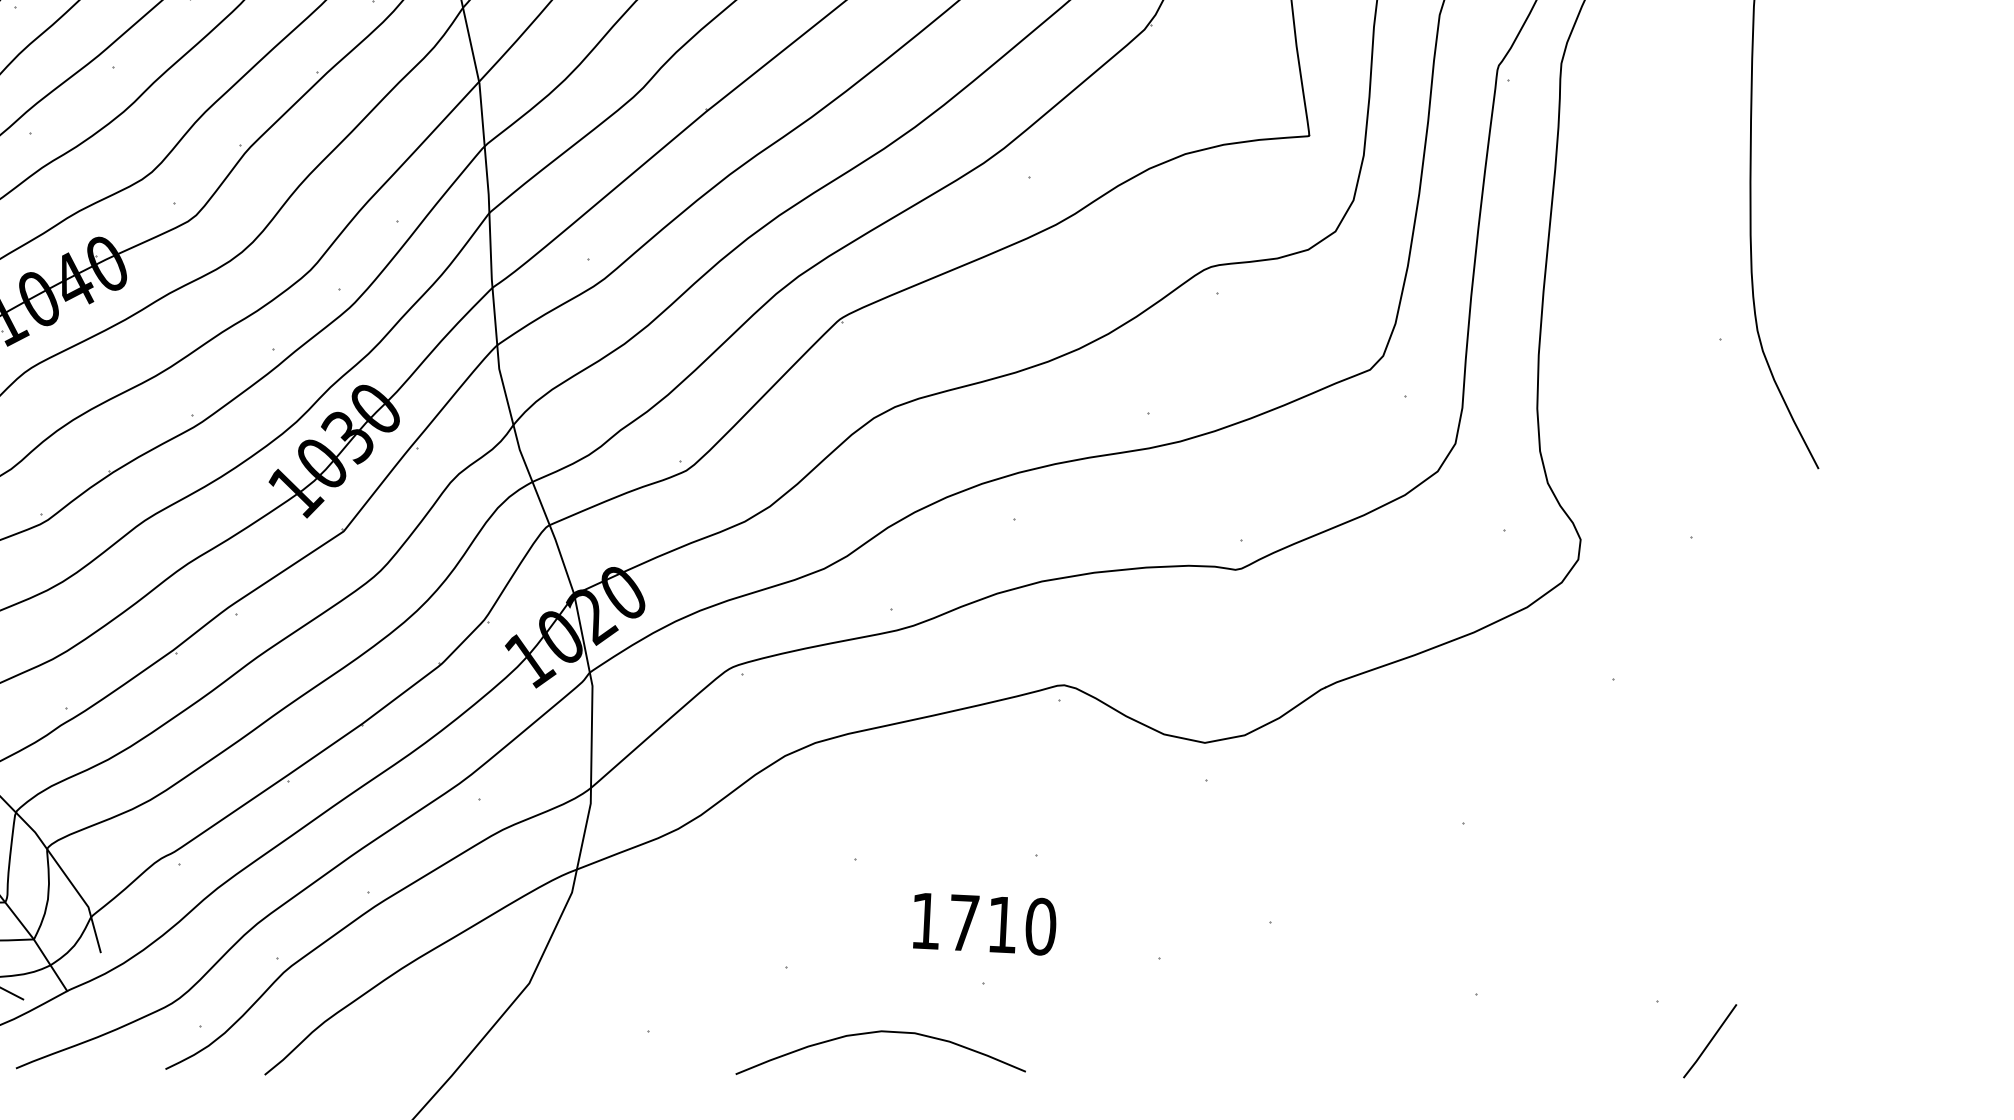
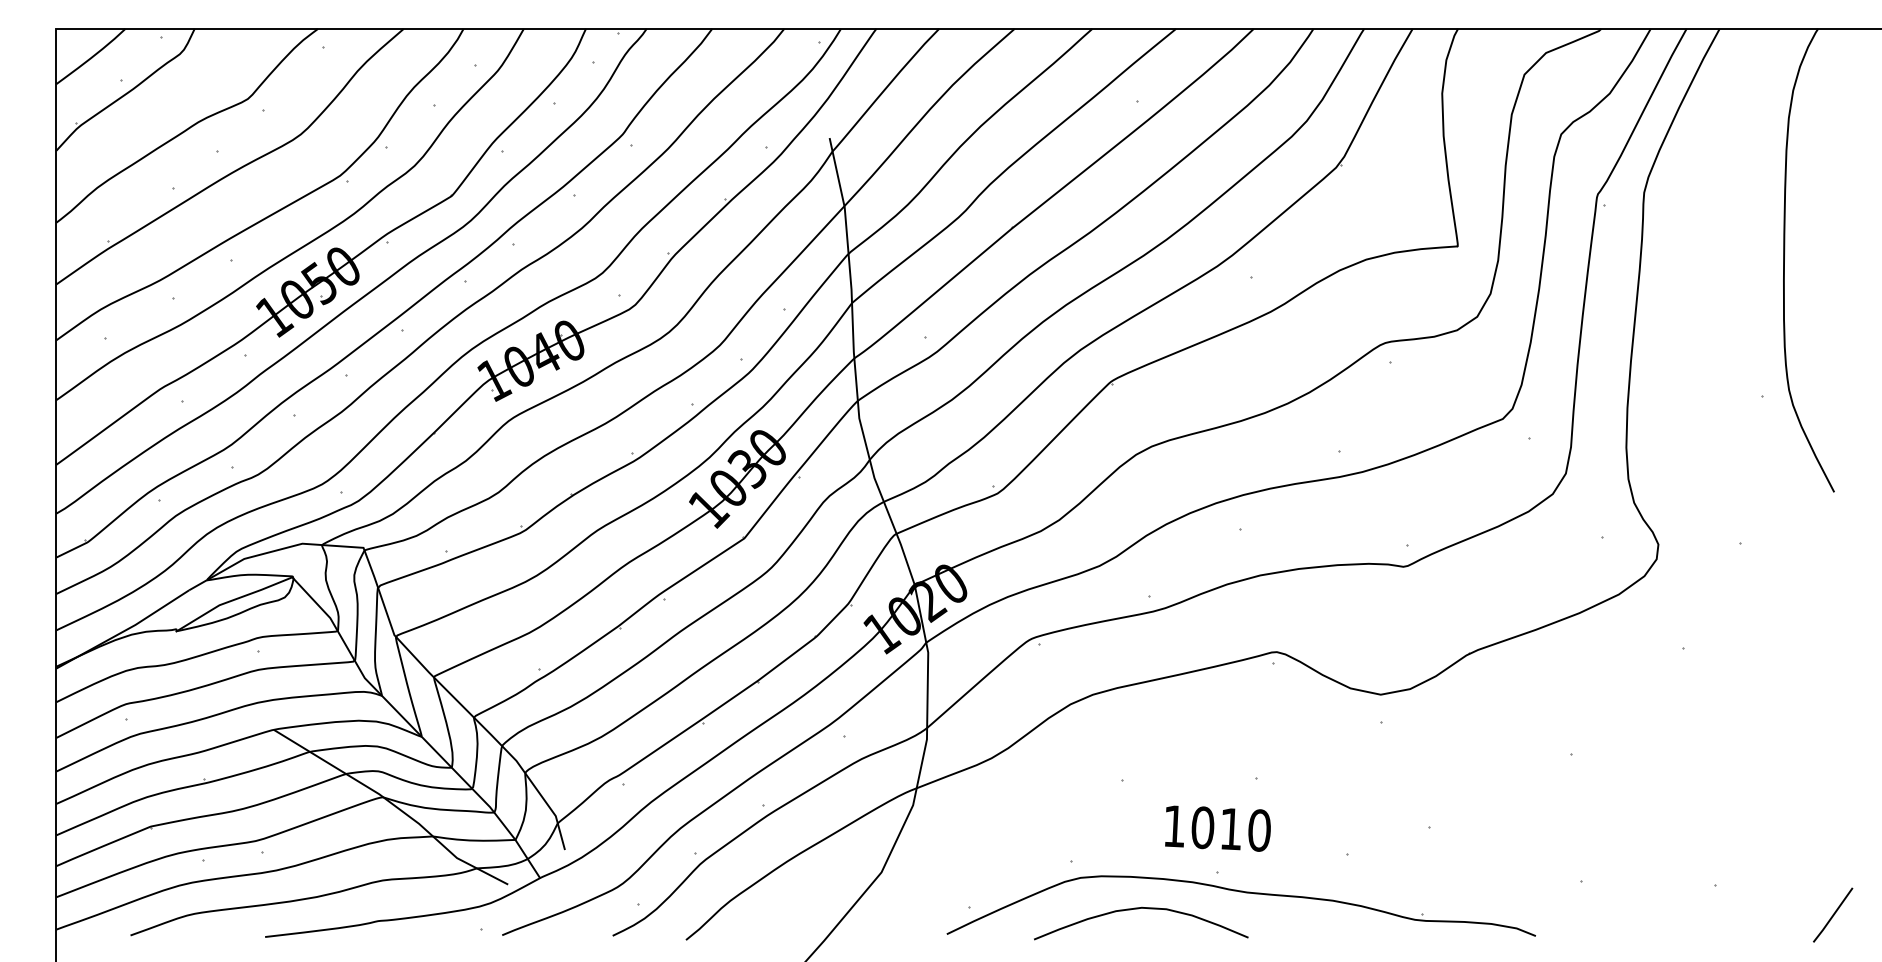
text: (963, 922) -> (1202, 827), 1710 -> 1010
part: (1015, 1010) -> (1240, 892), added
line: (1710, 1040) -> (1833, 914), moved

